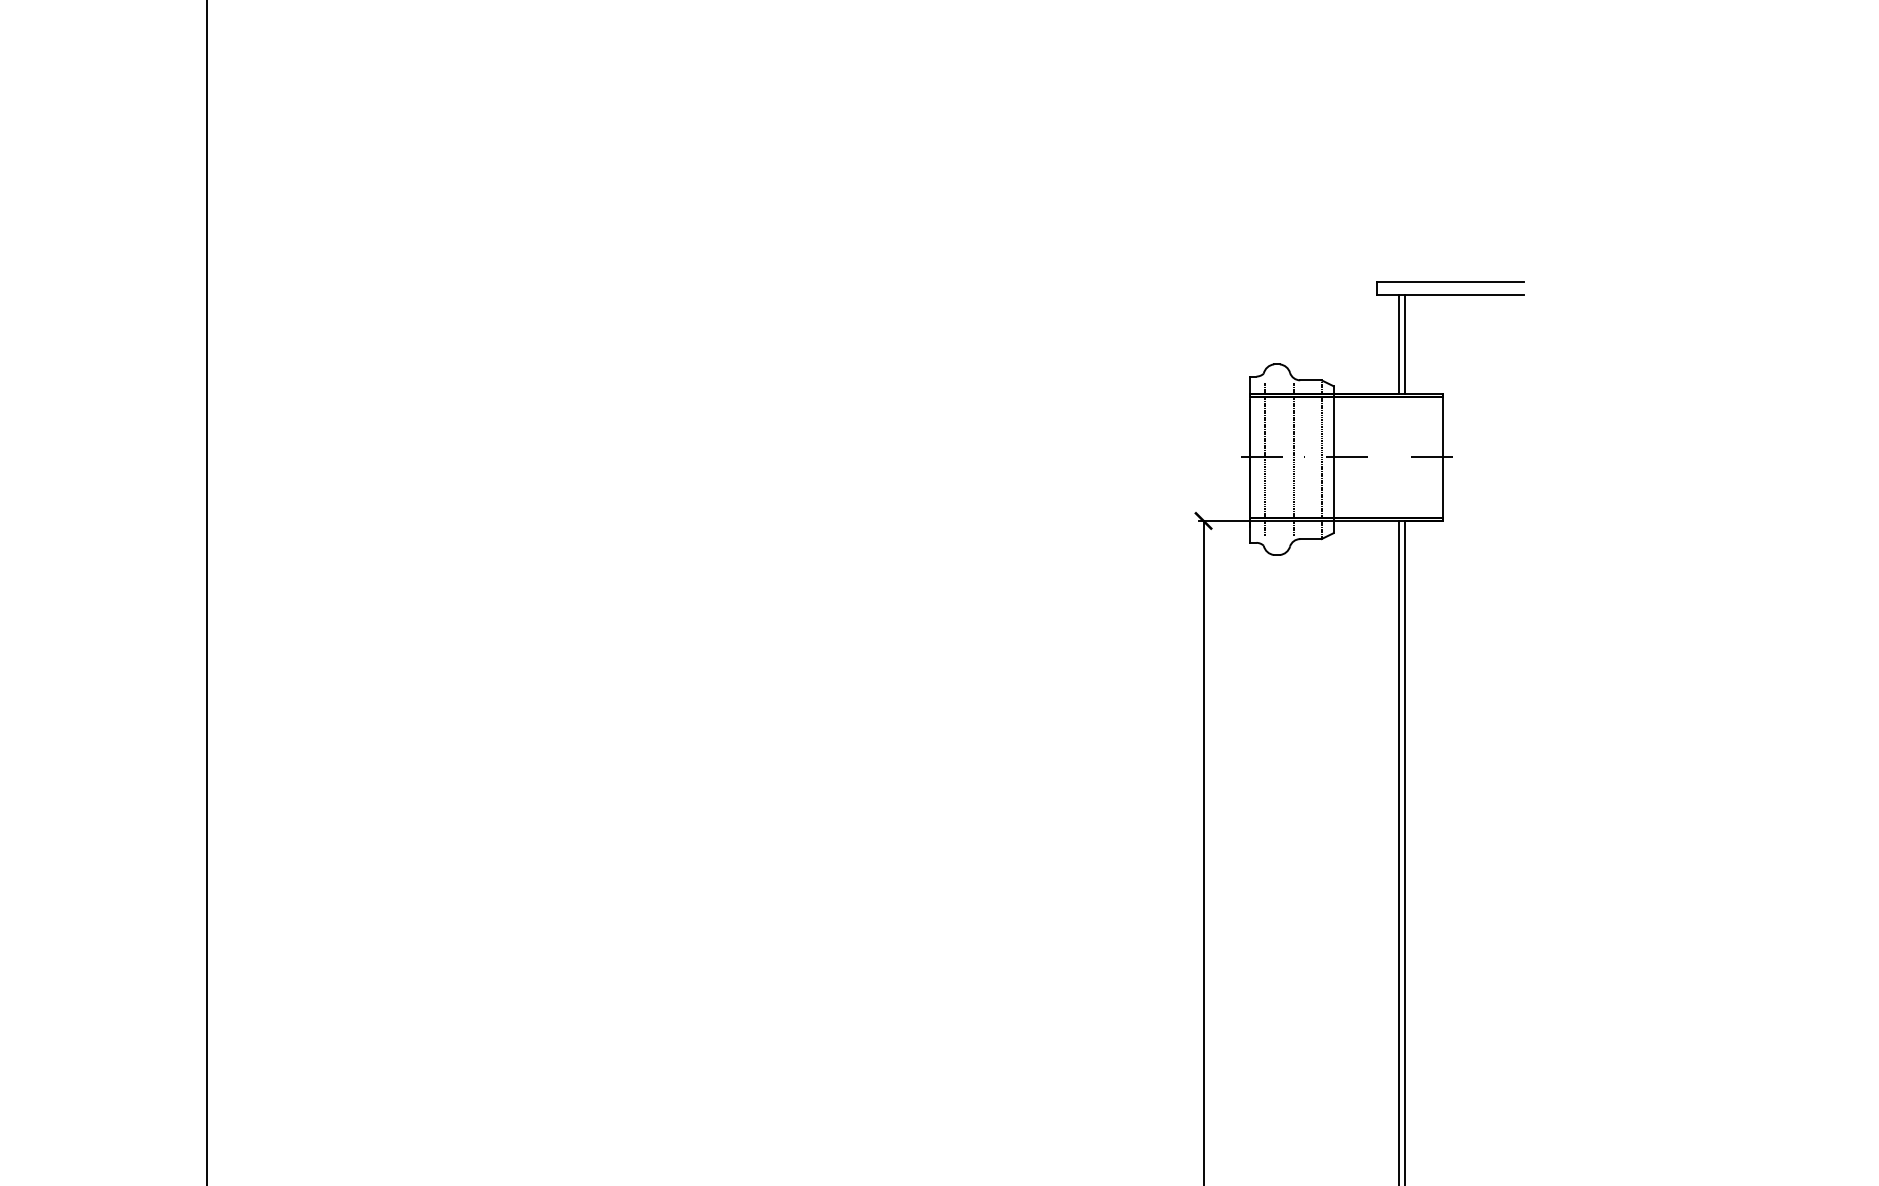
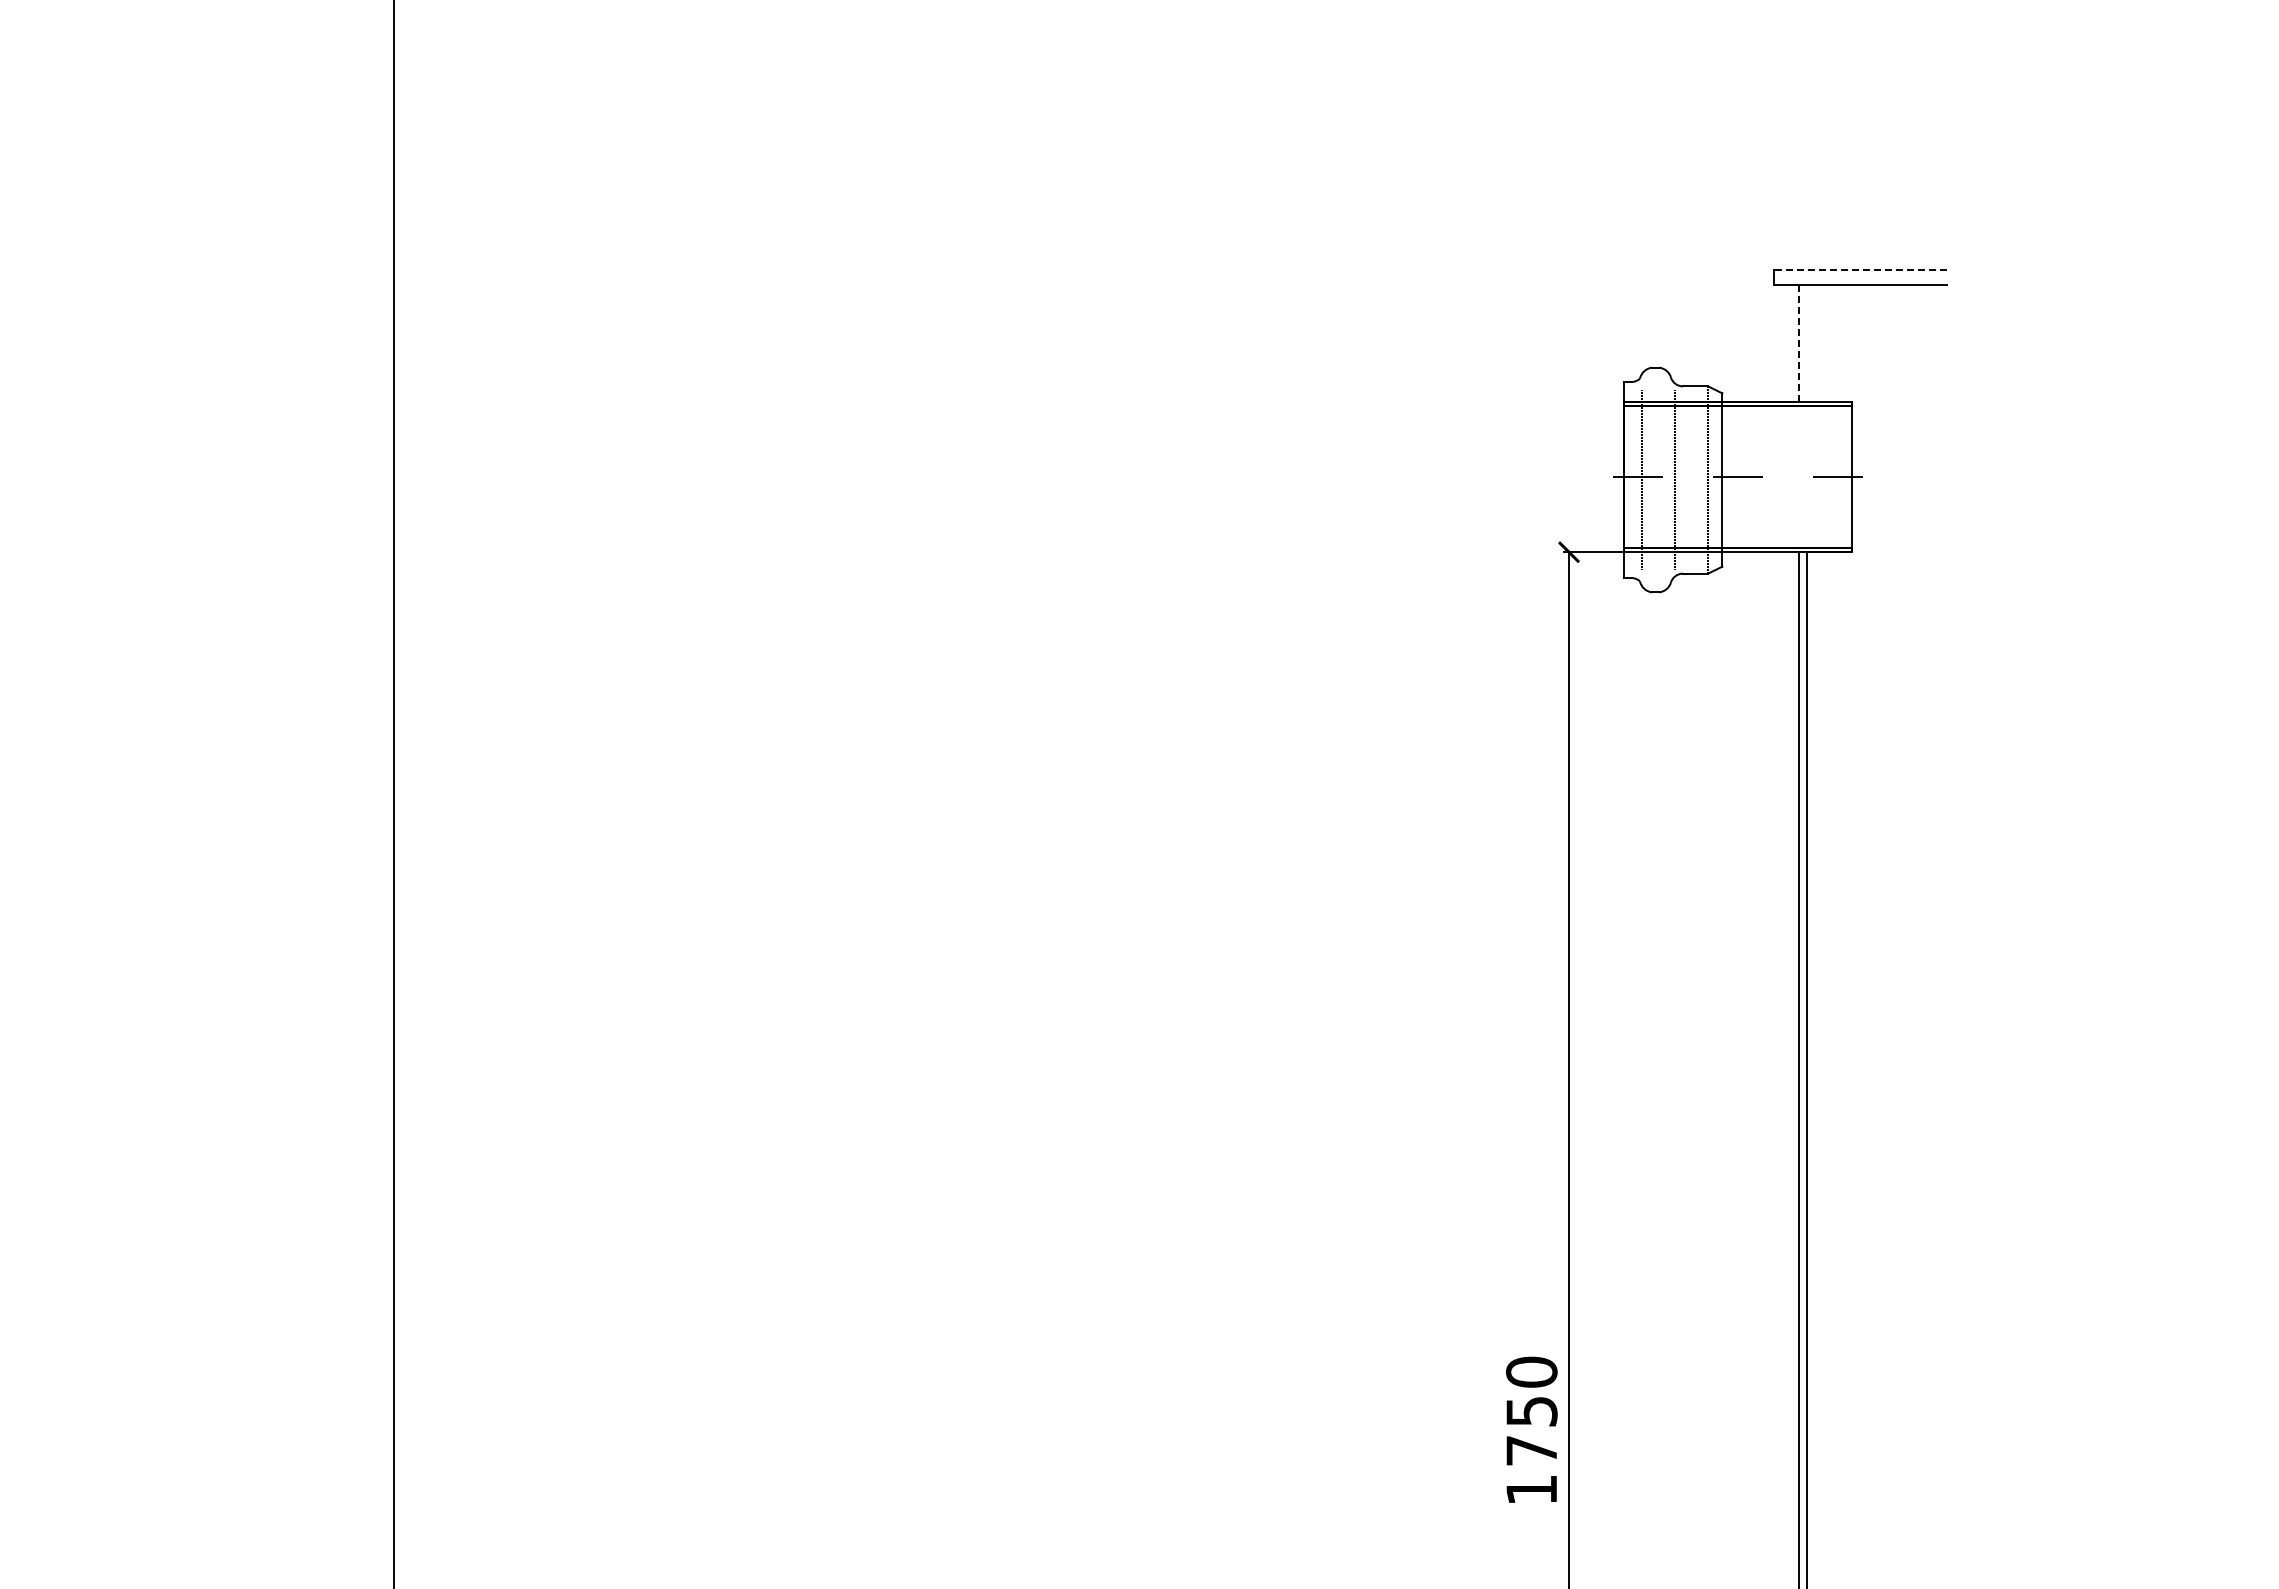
line: (1449, 282) -> (1859, 270), solid -> dashed
line: (1398, 343) -> (1798, 343), solid -> dashed
line: (1404, 343) -> (1806, 343), removed

